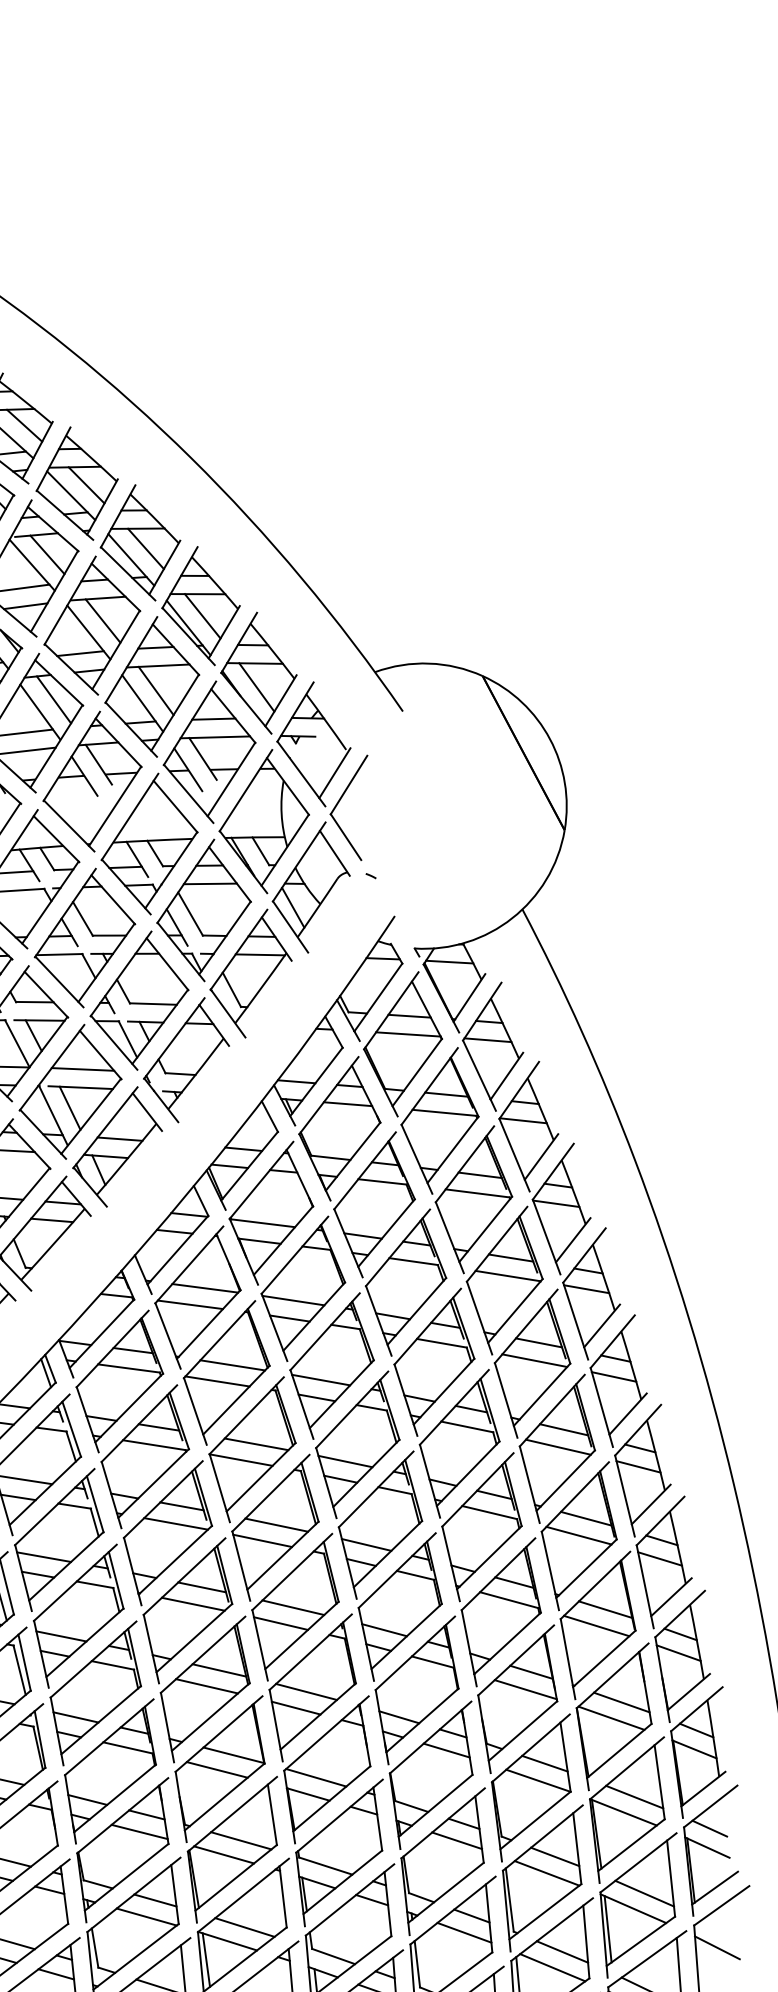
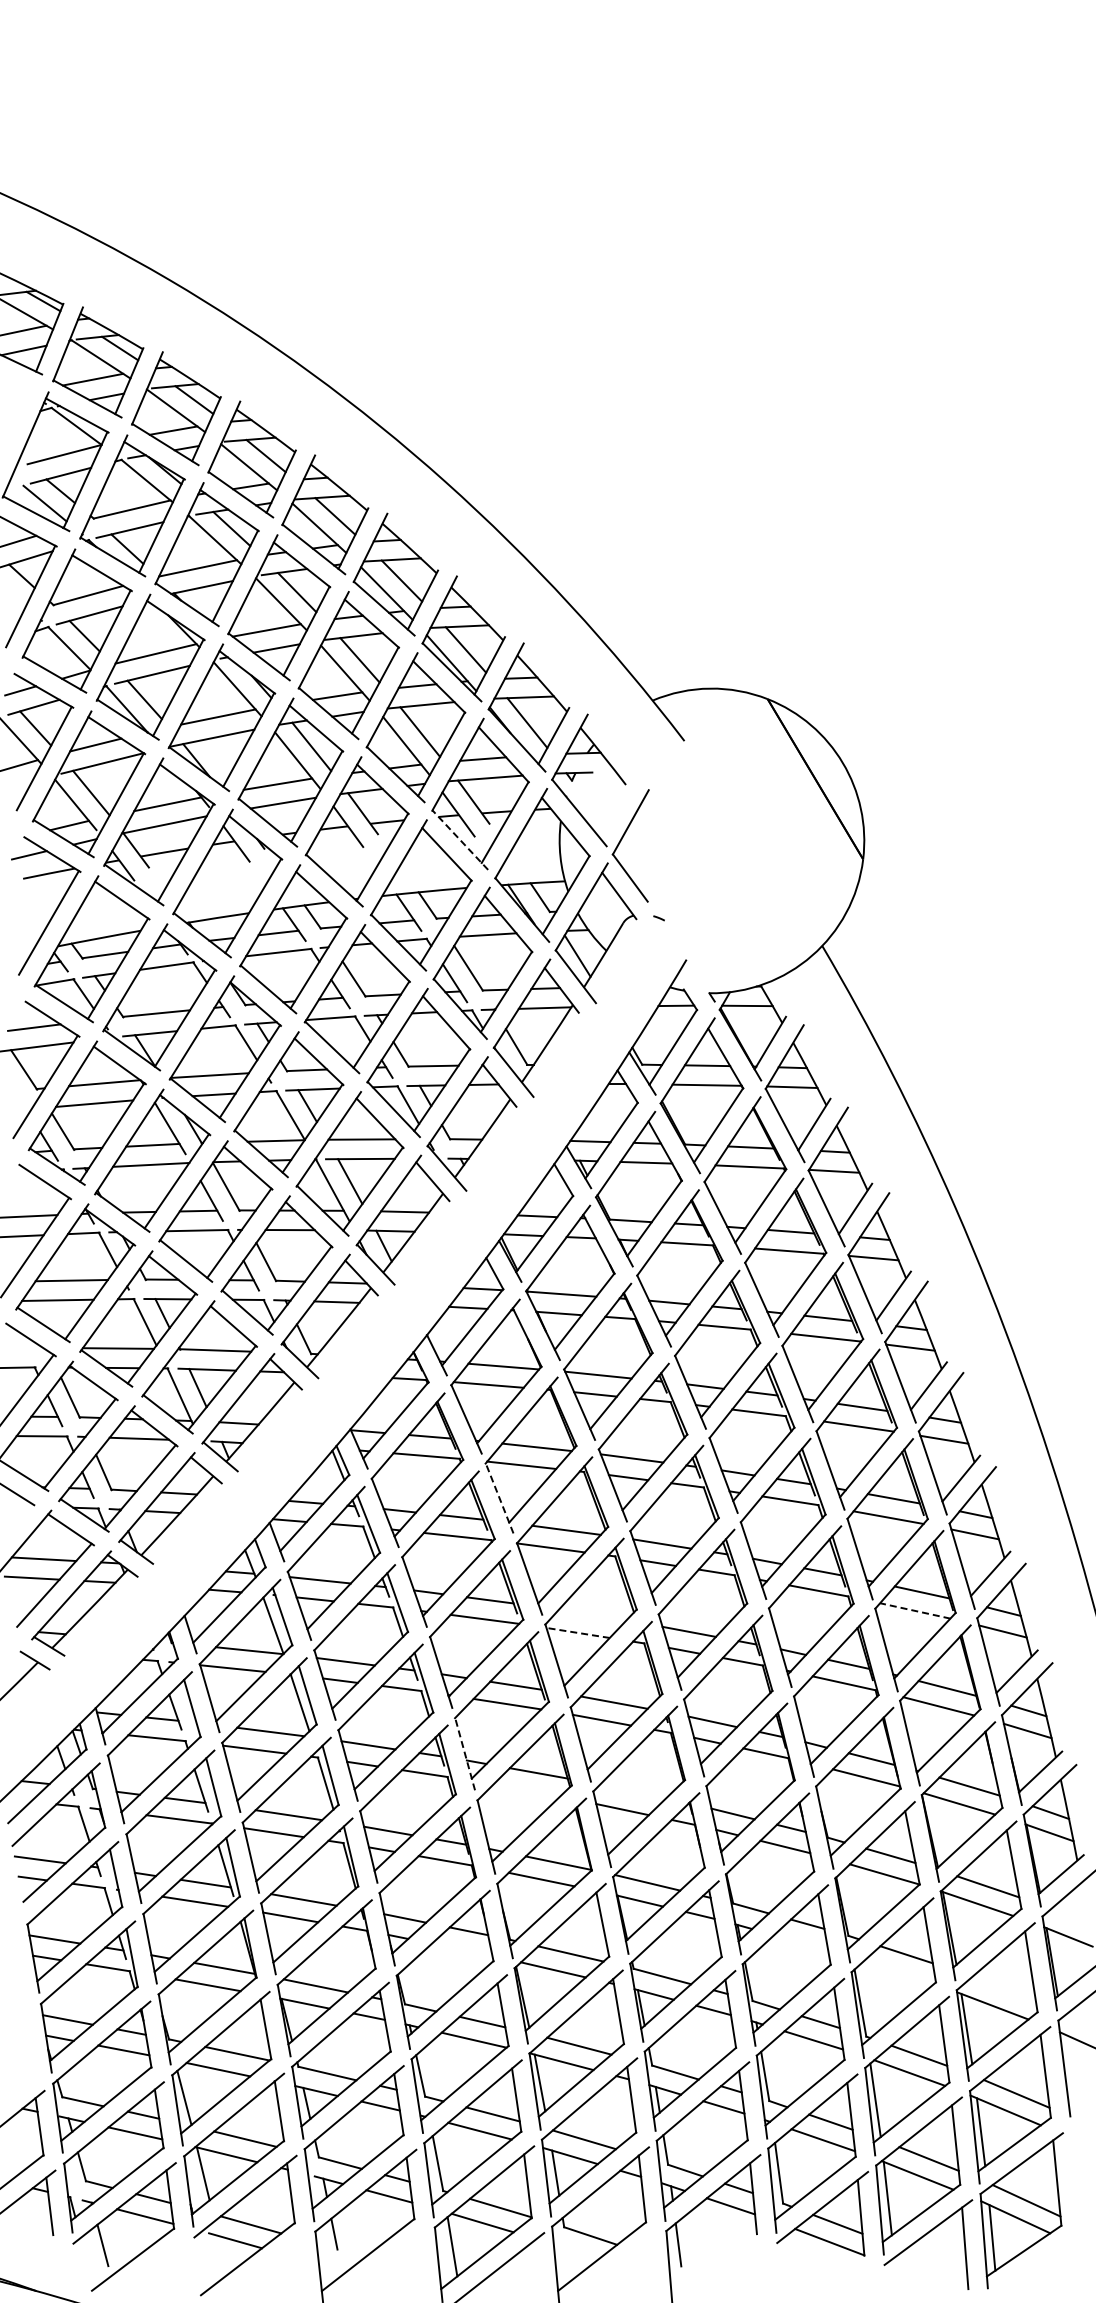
line: (334, 773) -> (614, 810), removed
line: (188, 794) -> (460, 840), solid -> dashed
line: (195, 1411) -> (499, 1498), solid -> dashed
line: (276, 1525) -> (592, 1615), removed
line: (579, 1535) -> (915, 1610), solid -> dashed
line: (262, 1540) -> (577, 1632), solid -> dashed
line: (150, 1648) -> (464, 1753), solid -> dashed
line: (207, 1685) -> (526, 1790), removed
line: (306, 1691) -> (632, 1791), removed
line: (709, 1828) -> (1069, 1916), removed
line: (139, 1831) -> (461, 1949), removed
line: (457, 1840) -> (801, 1942), removed
line: (546, 1873) -> (898, 1972), removed
line: (644, 1893) -> (1003, 1989), removed

